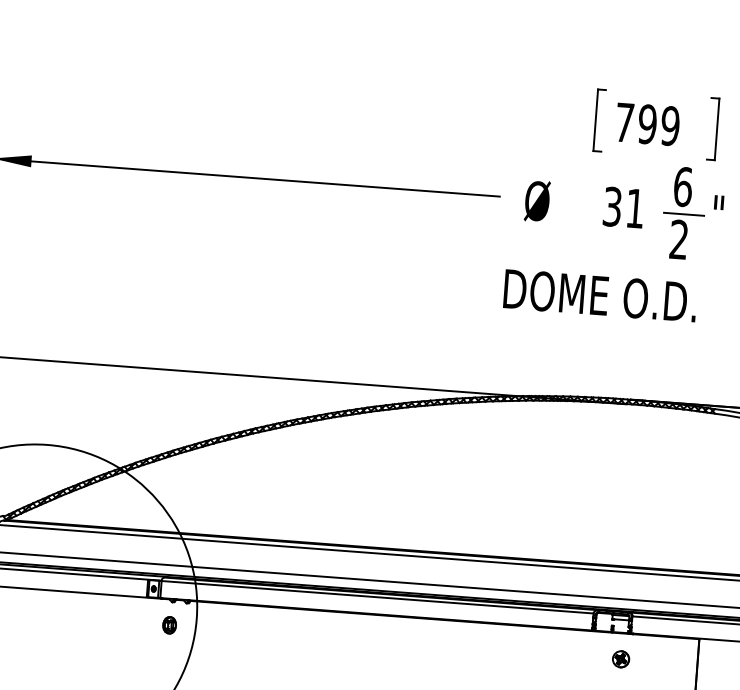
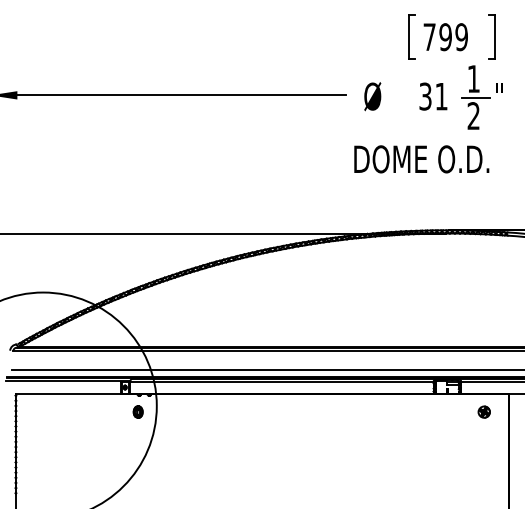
text: (682, 187) -> (473, 79), 6 -> 1
part: (620, 658) -> (483, 411), moved

